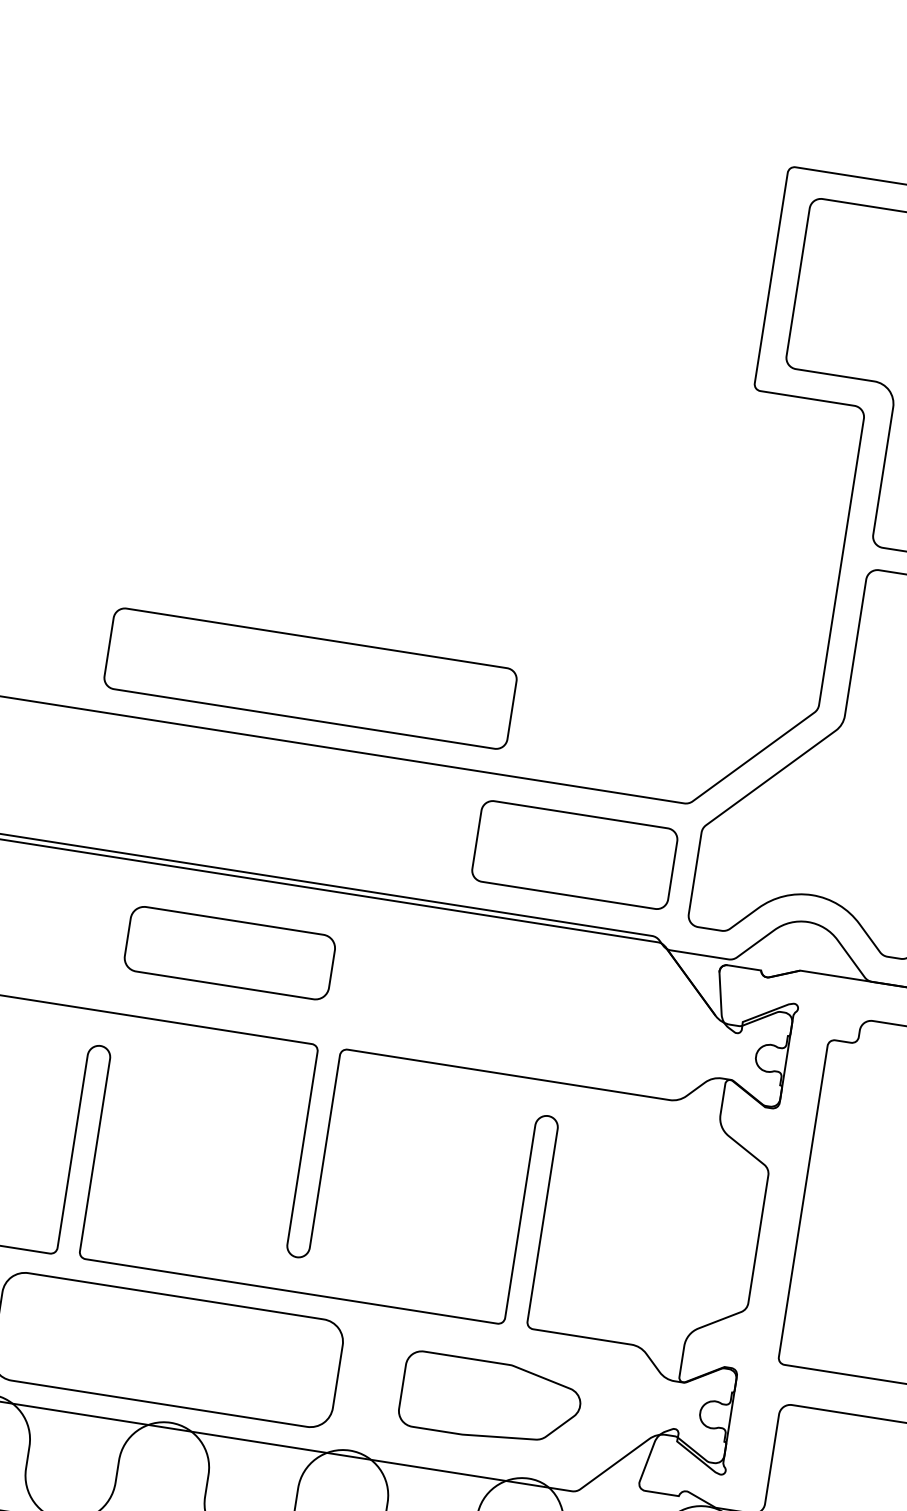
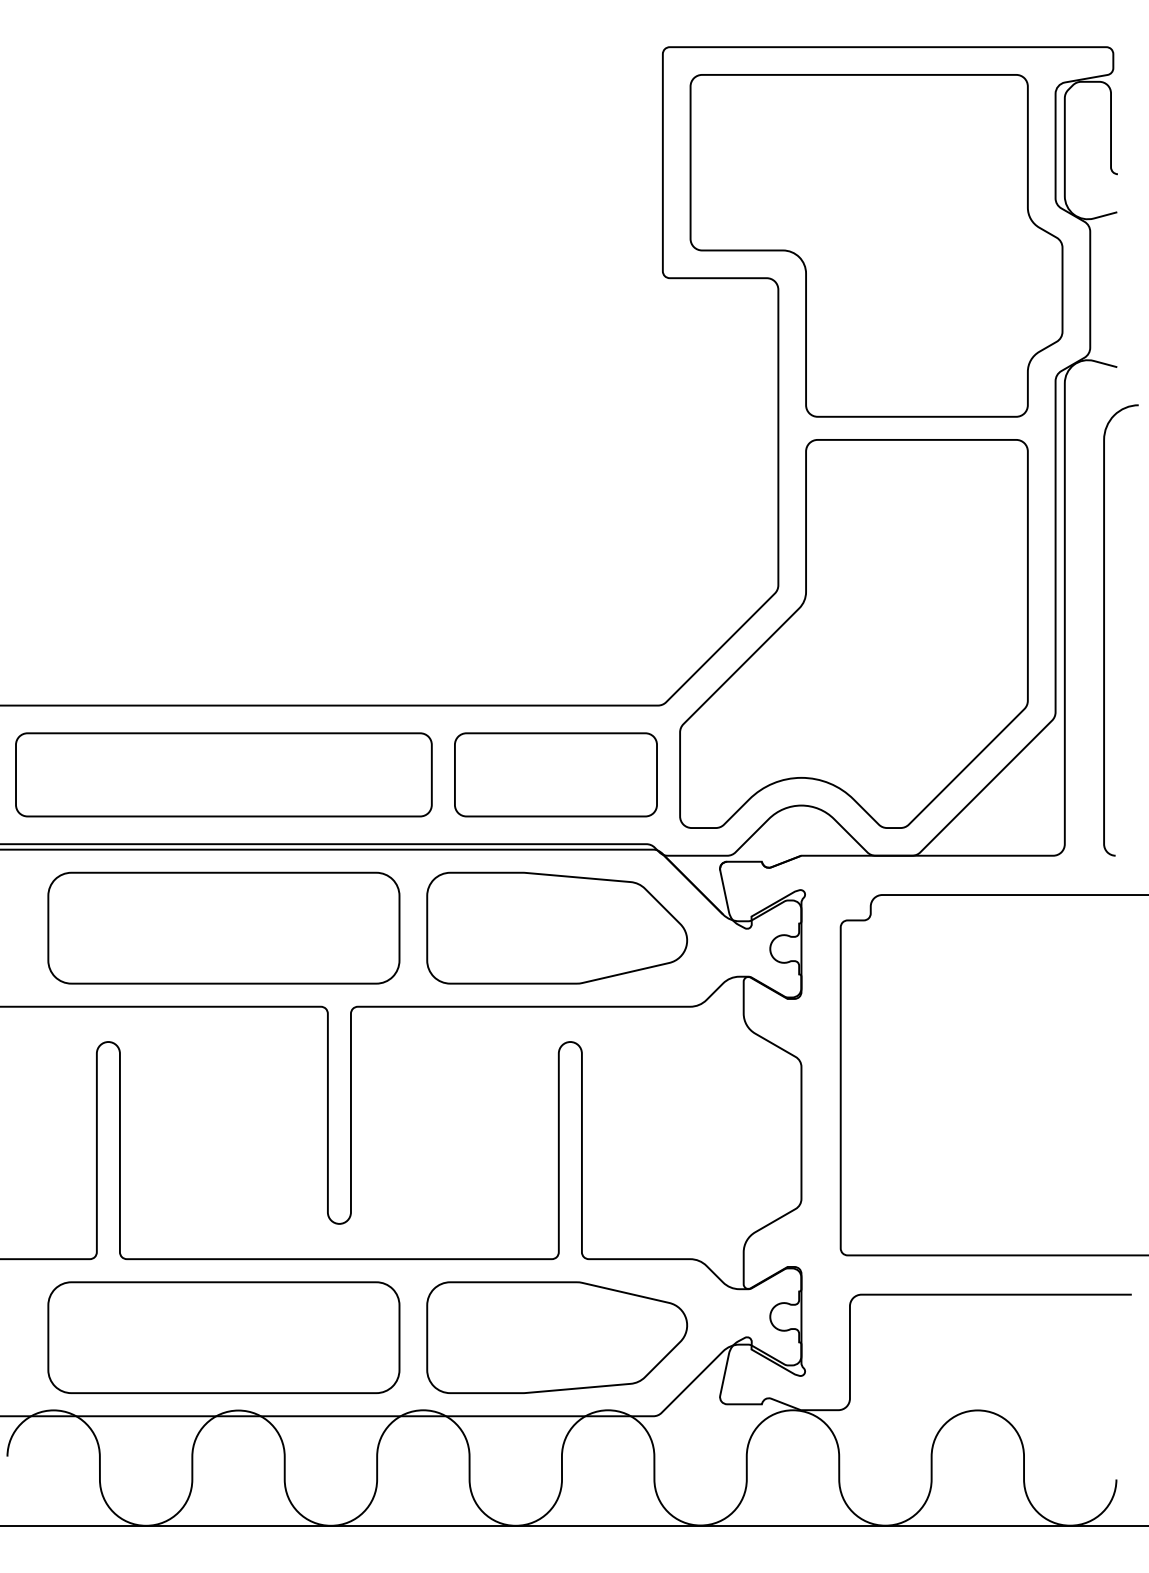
part: (310, 678) -> (223, 774), moved
part: (229, 952) -> (223, 927), size x1.67
part: (553, 1003) -> (557, 927), added
part: (490, 1400) -> (557, 1337), size x1.43

